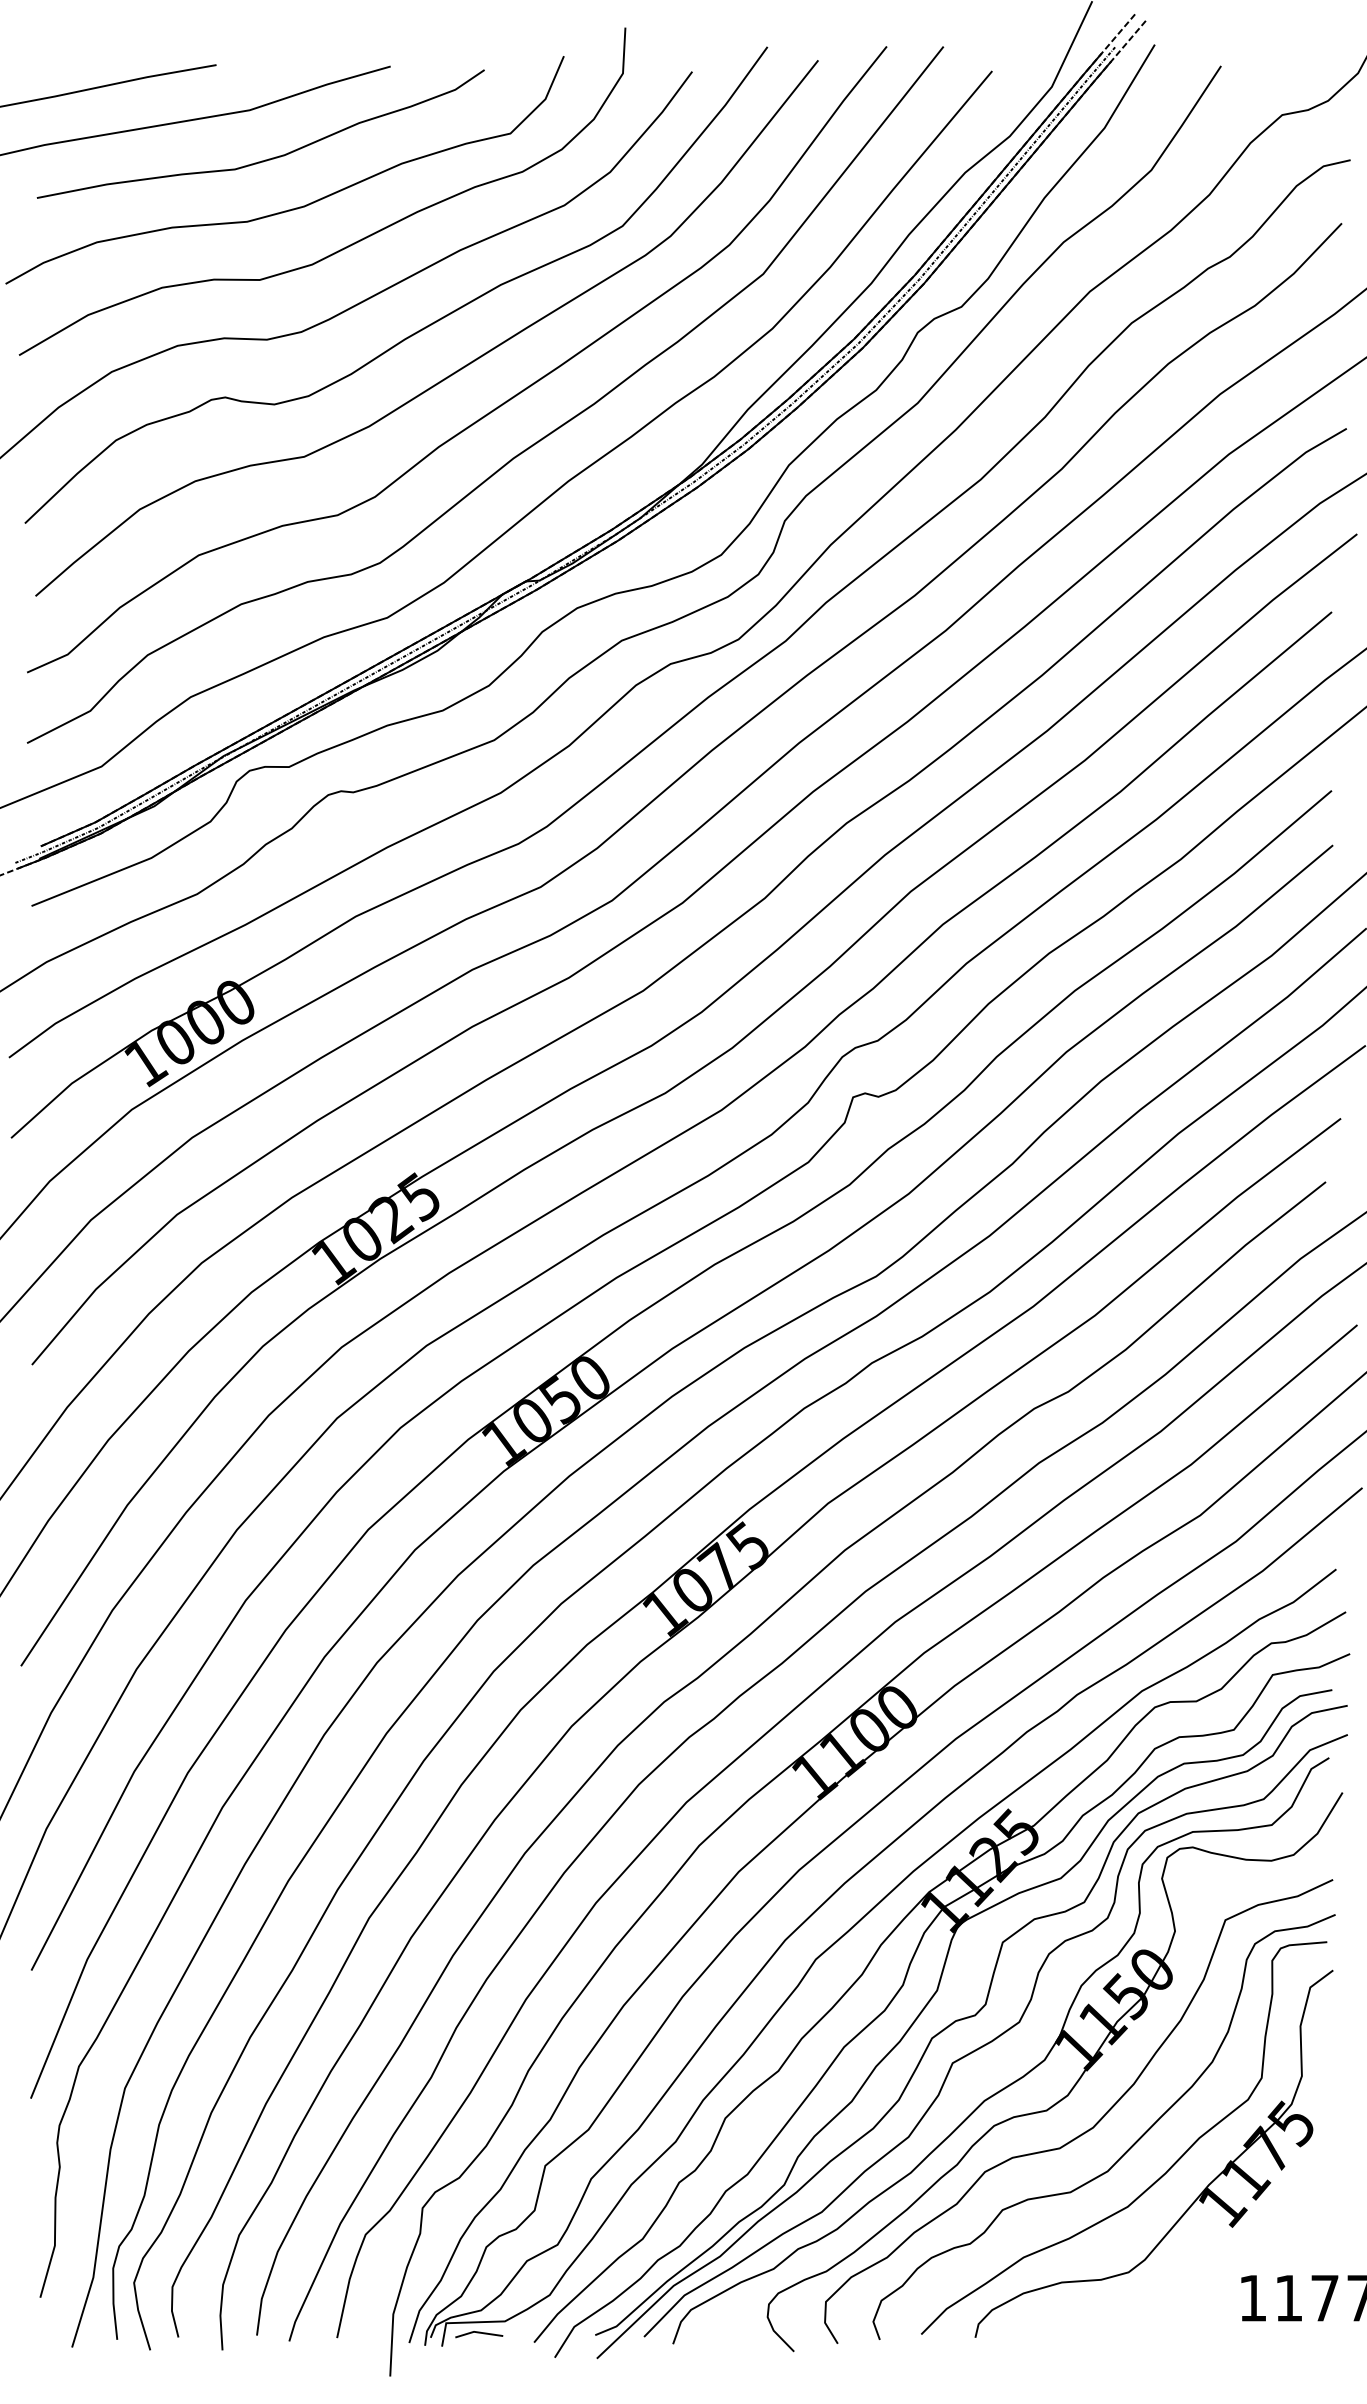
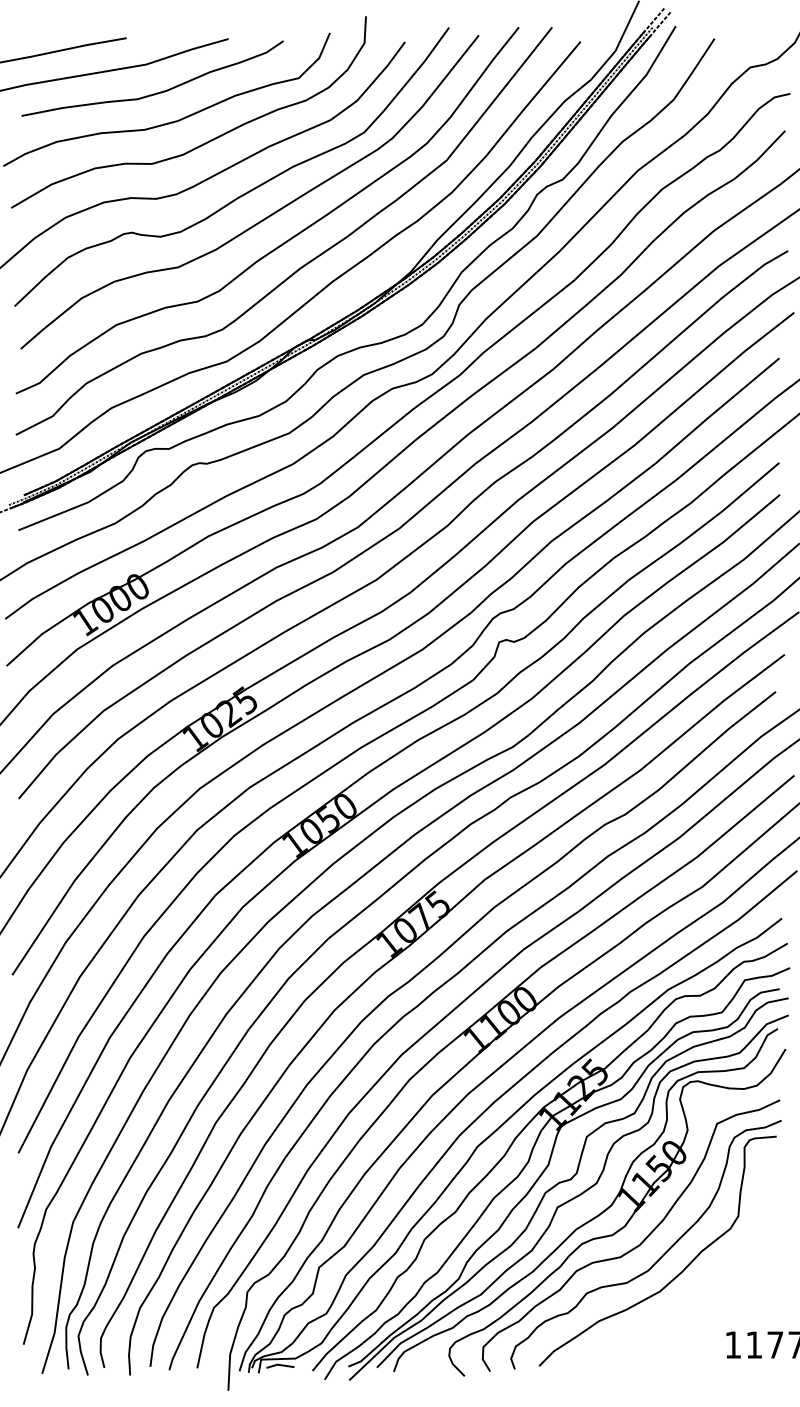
part: (1202, 2189) -> (703, 1281), removed

